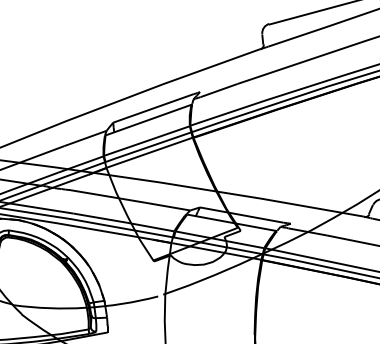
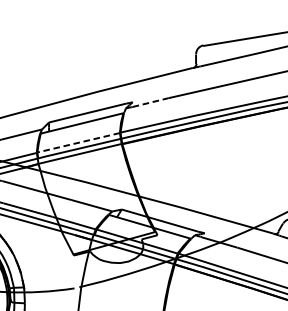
line: (219, 90) -> (150, 102), solid -> dashed
line: (146, 141) -> (78, 143), solid -> dashed

